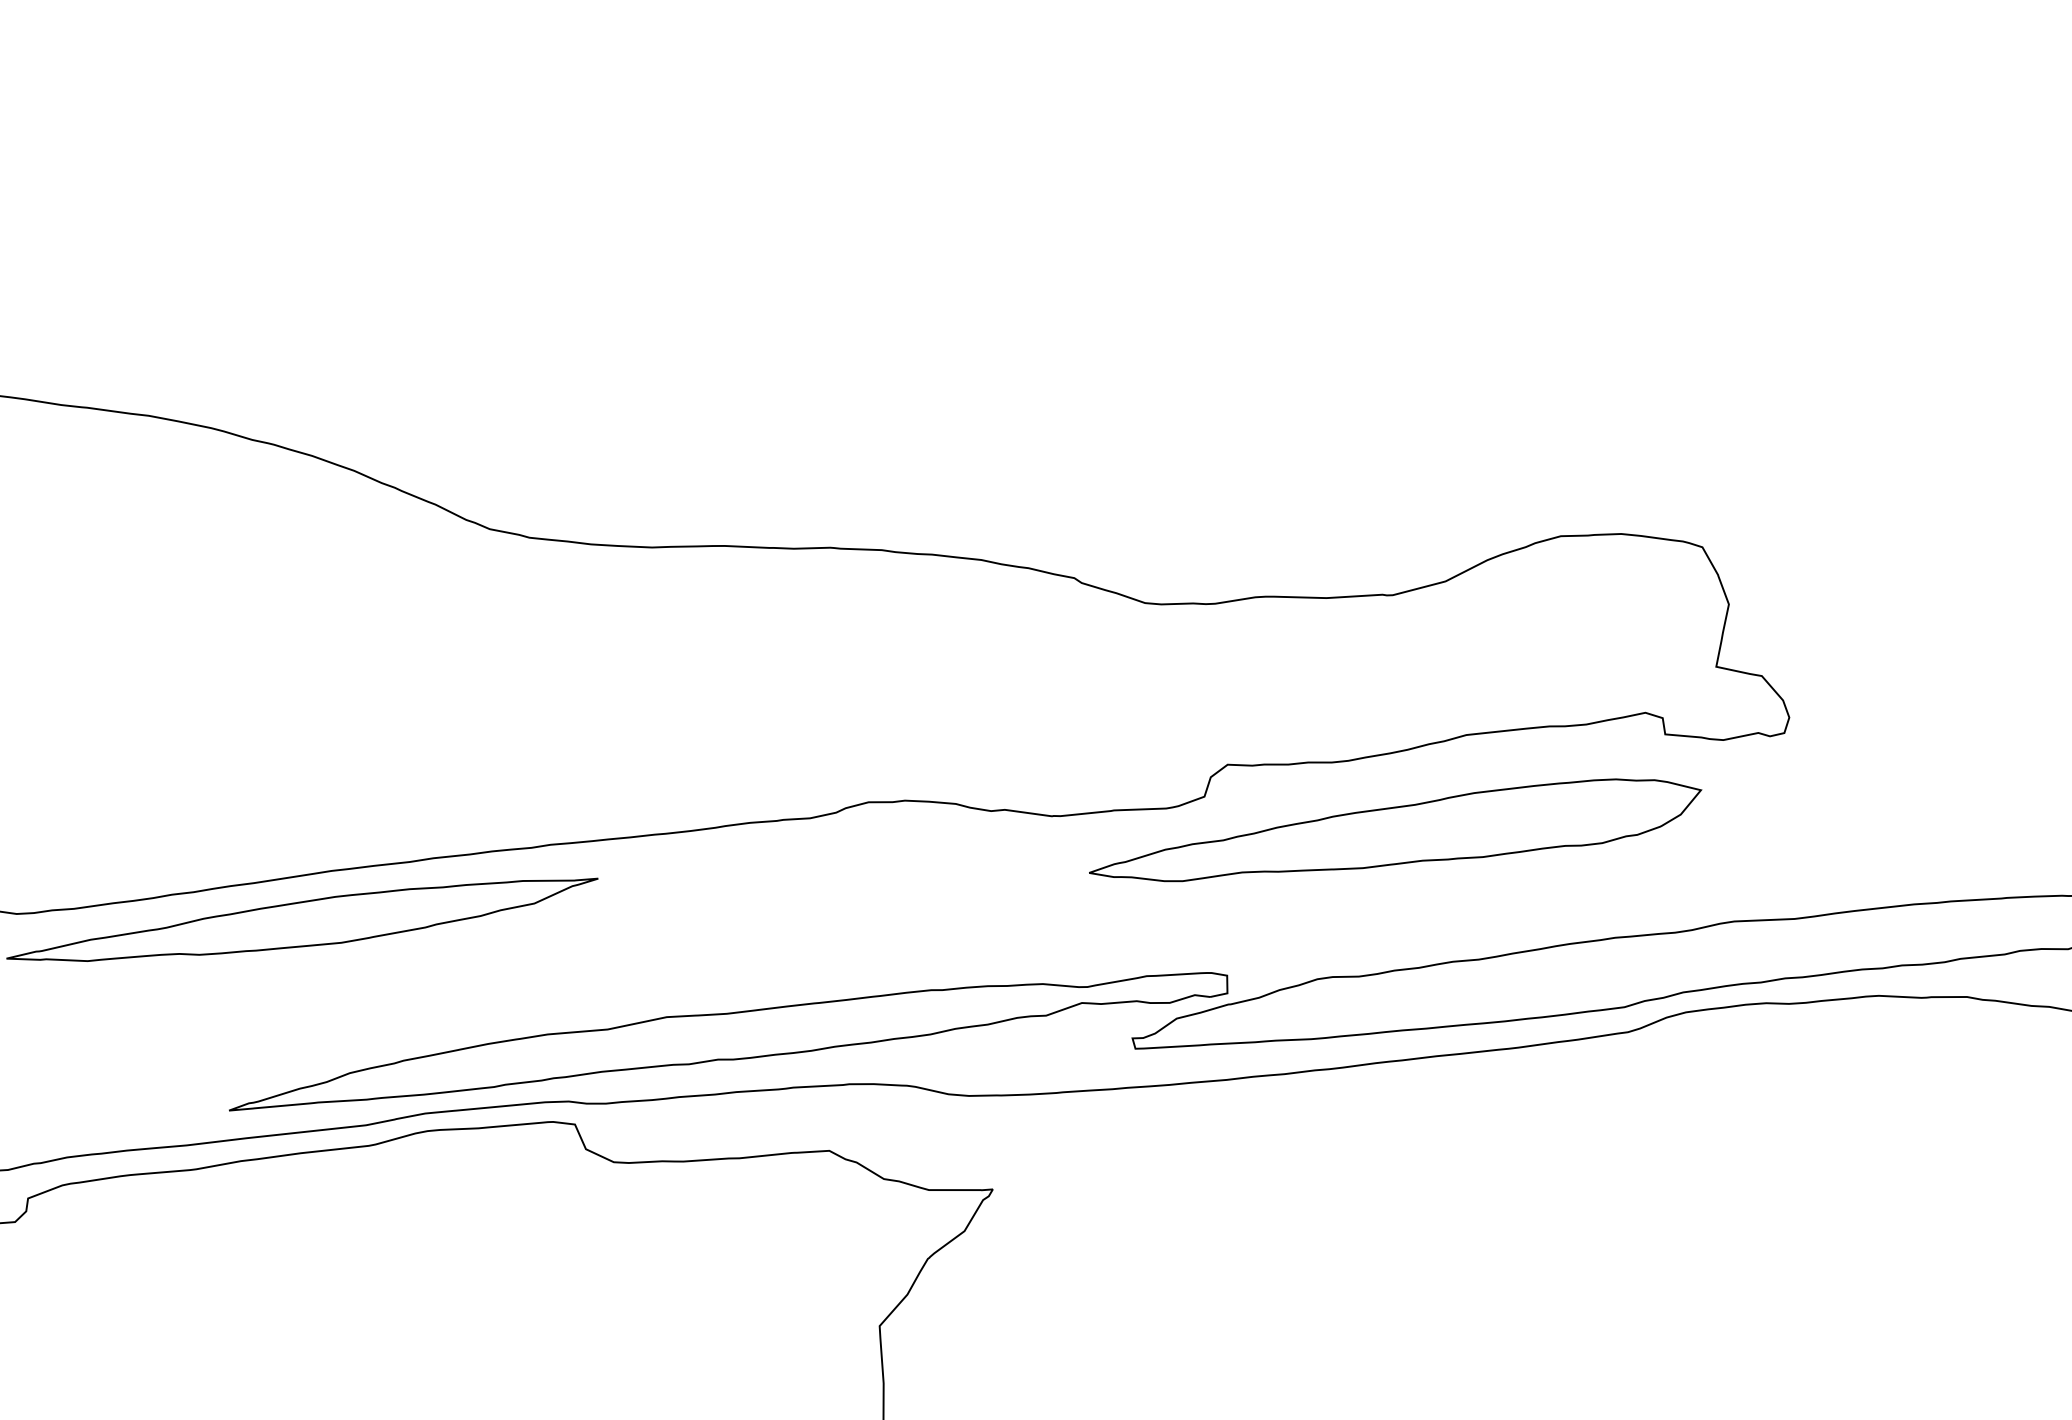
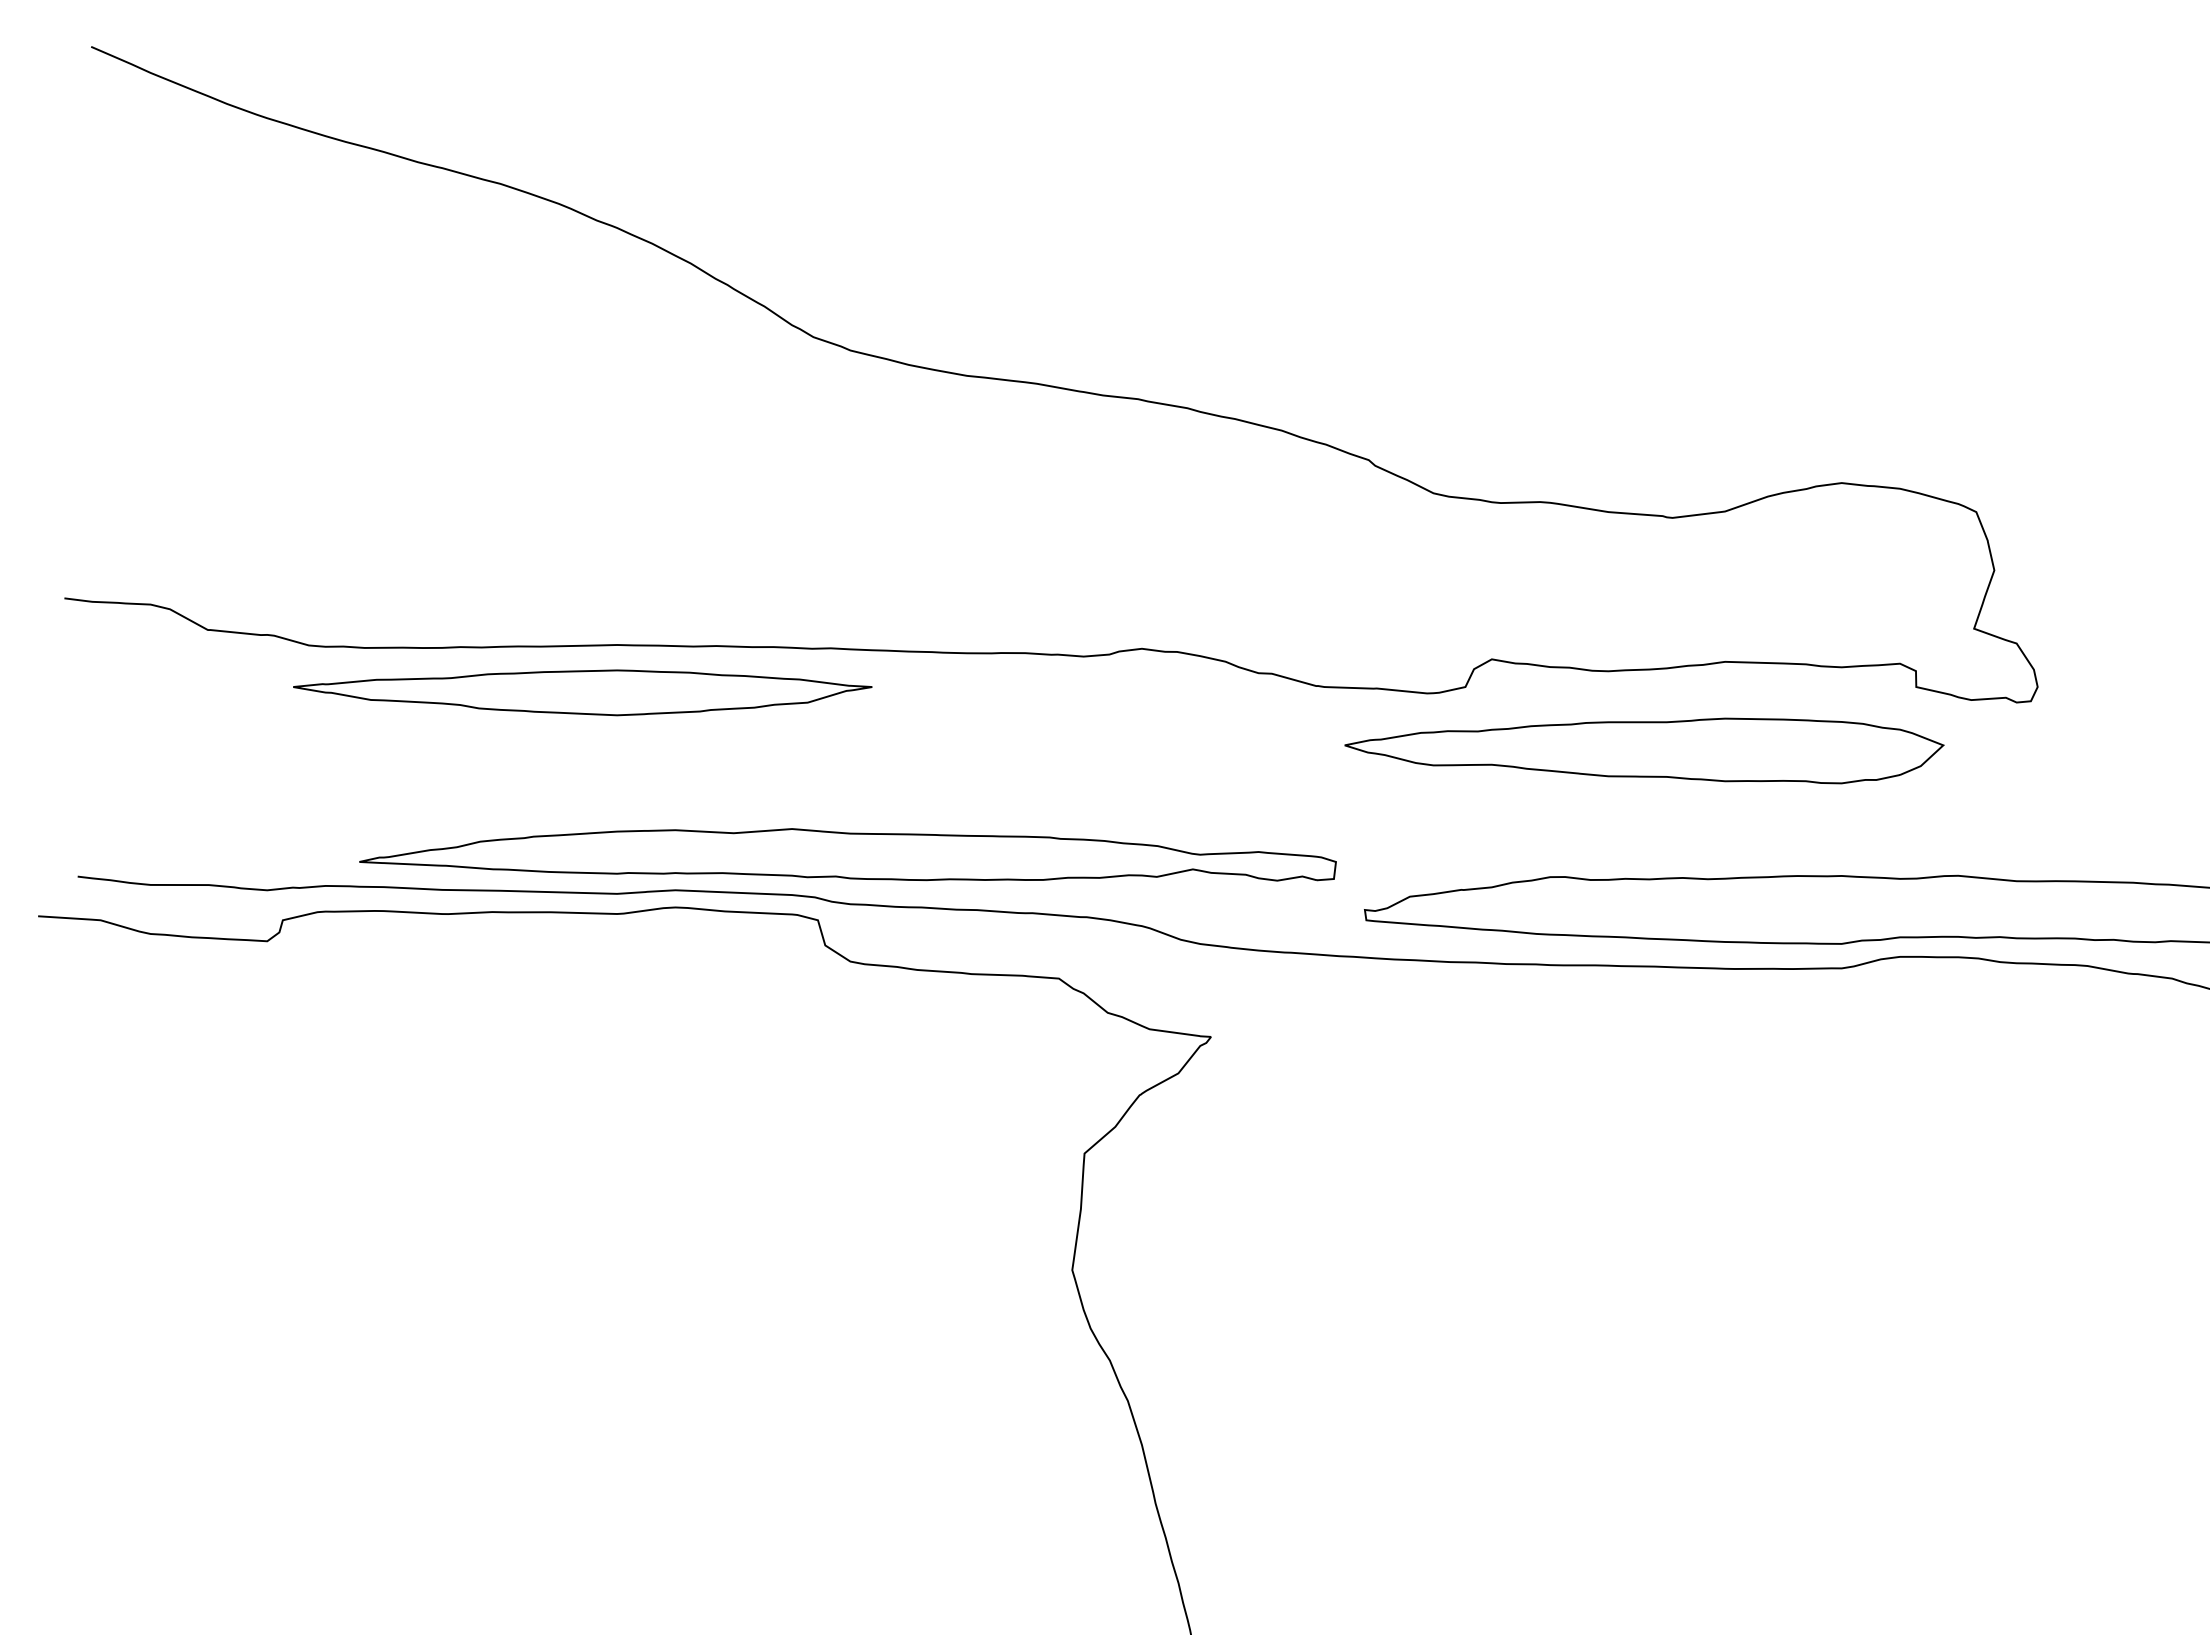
part: (726, 1035) -> (847, 854), moved

